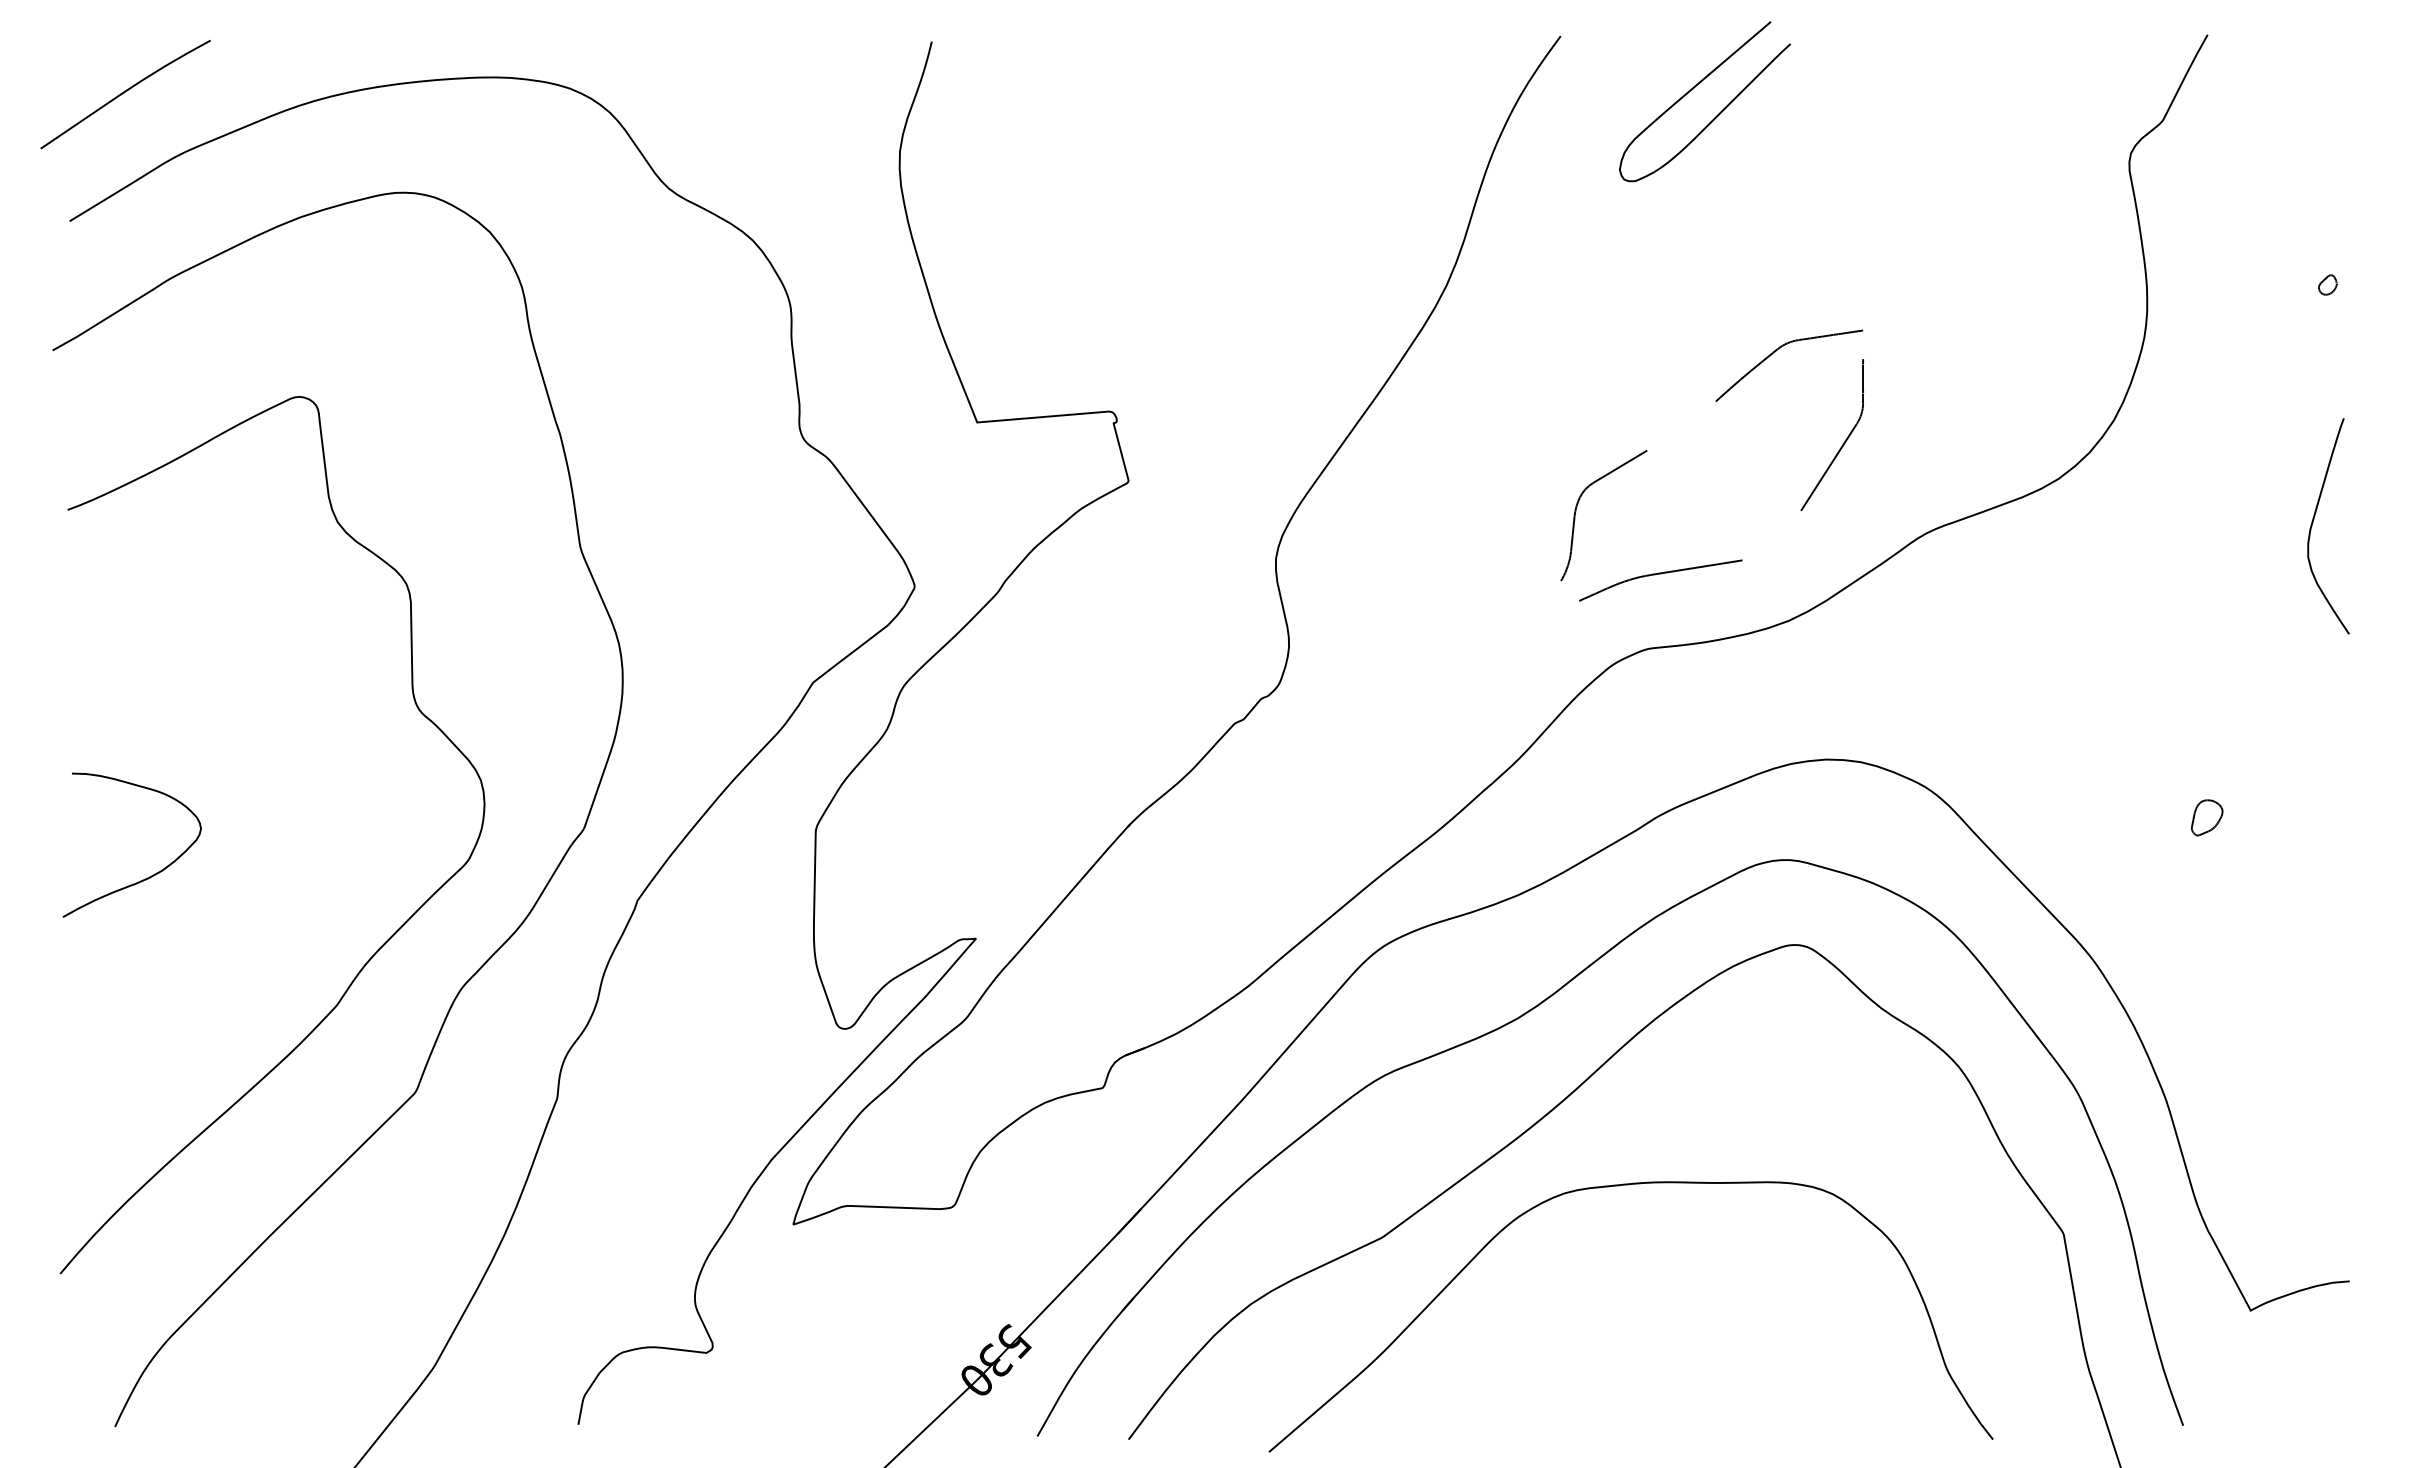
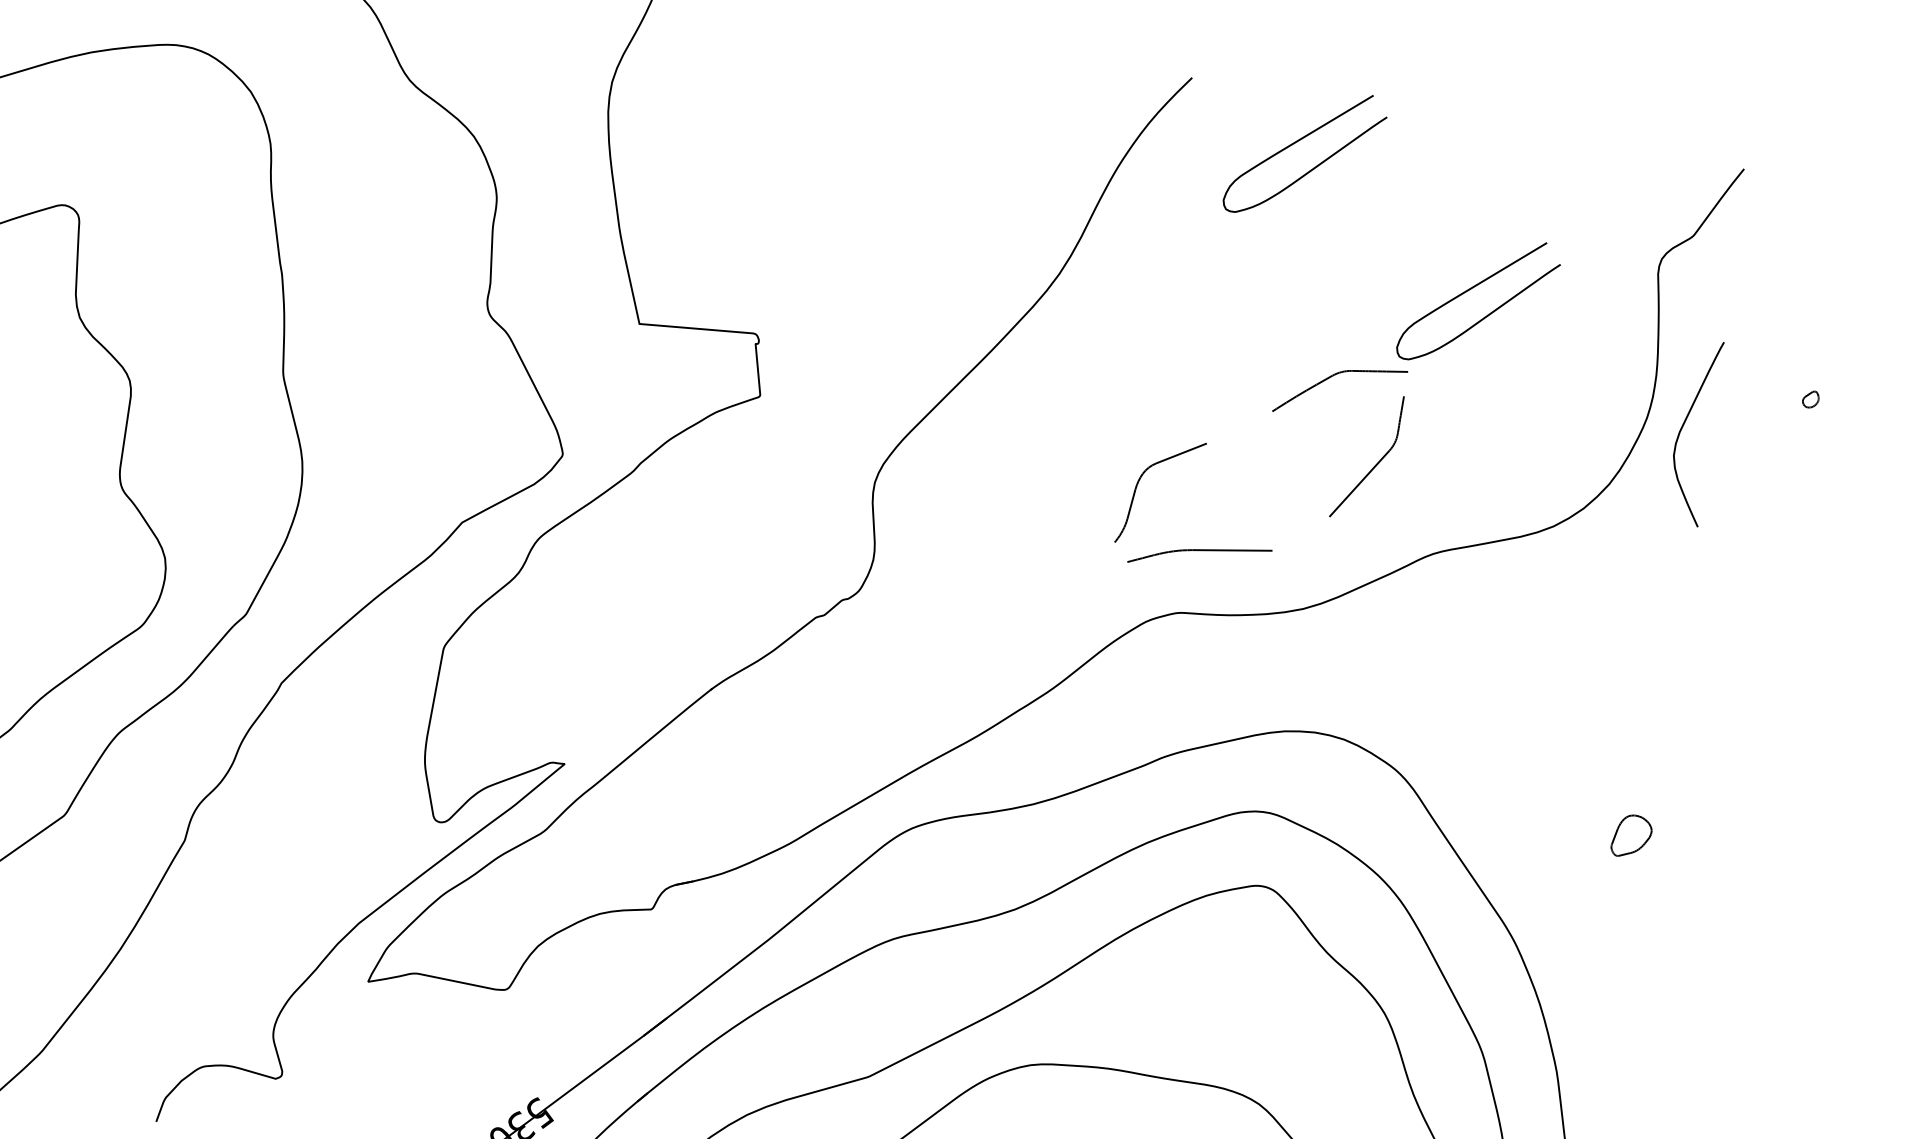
curve: (1919, 224) -> (1471, 289), added
curve: (2313, 523) -> (1683, 427), moved
part: (2207, 817) -> (1632, 836), size x1.4

